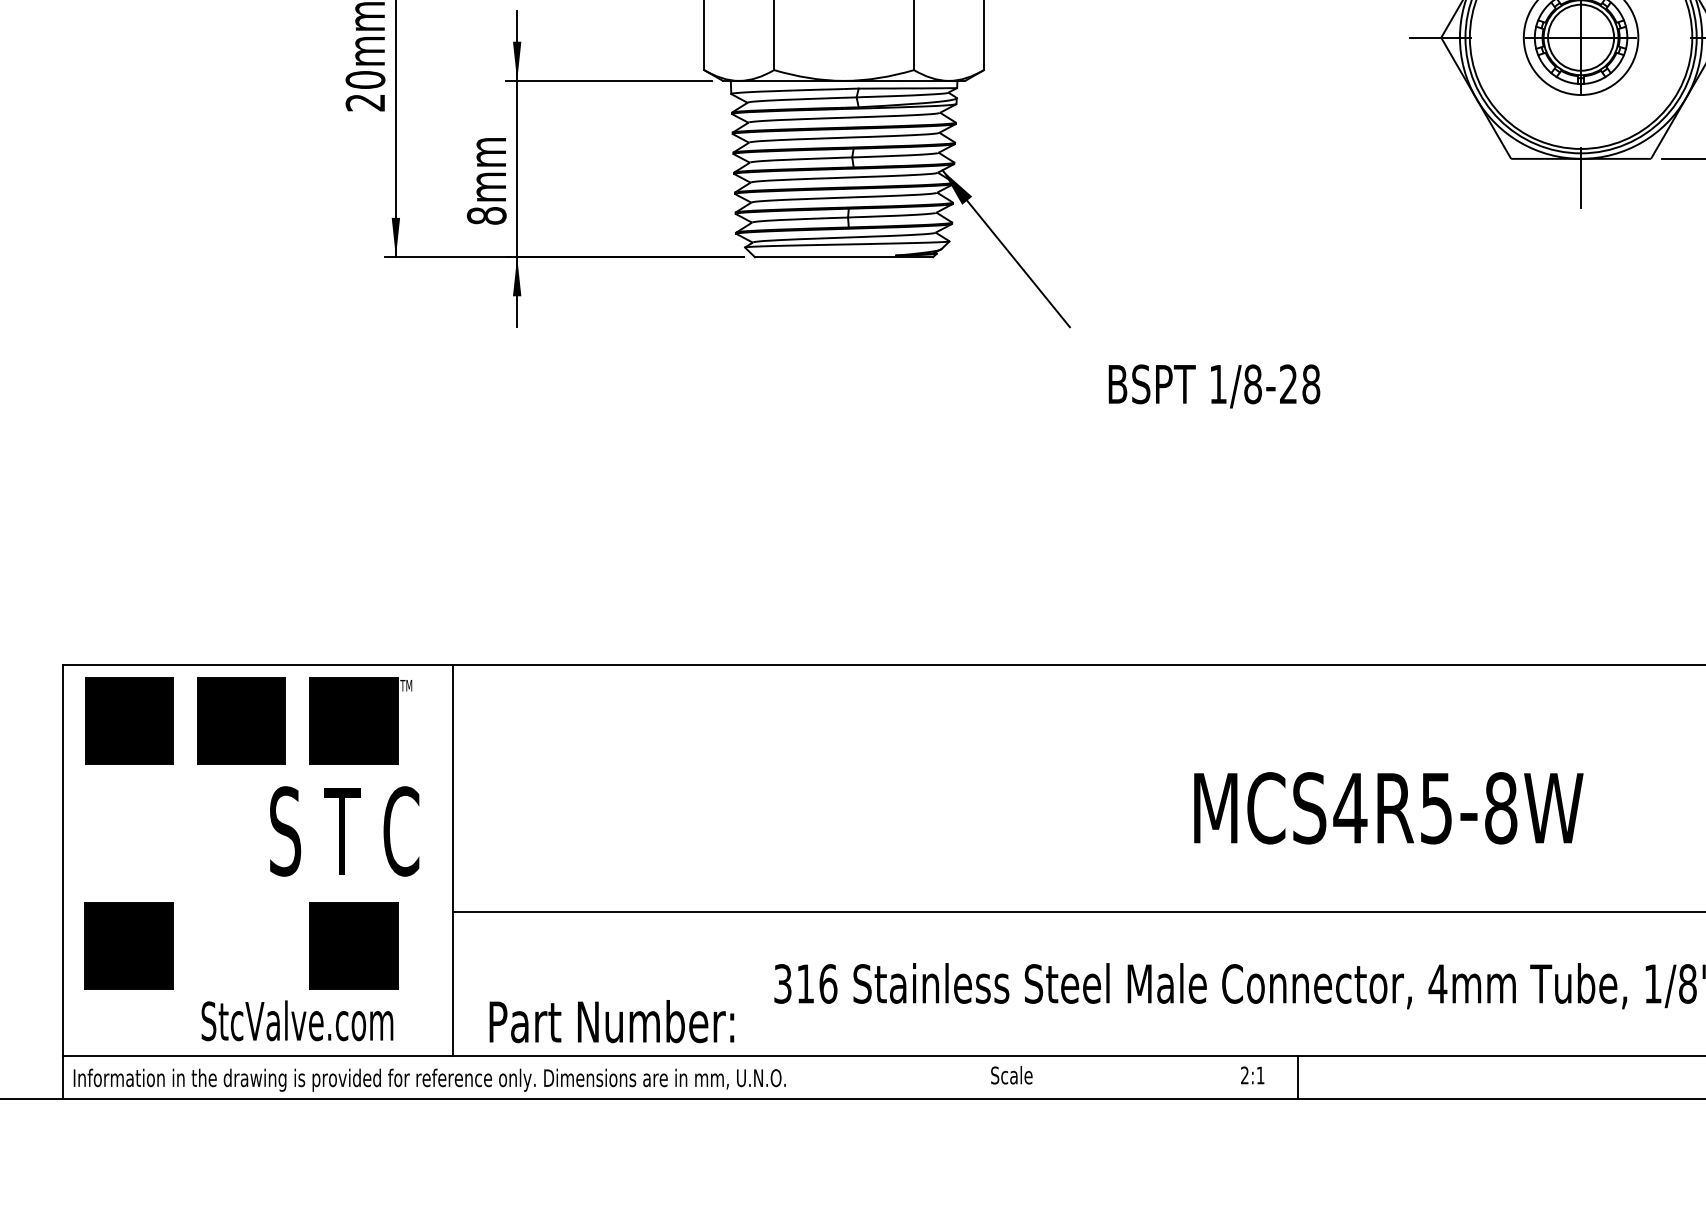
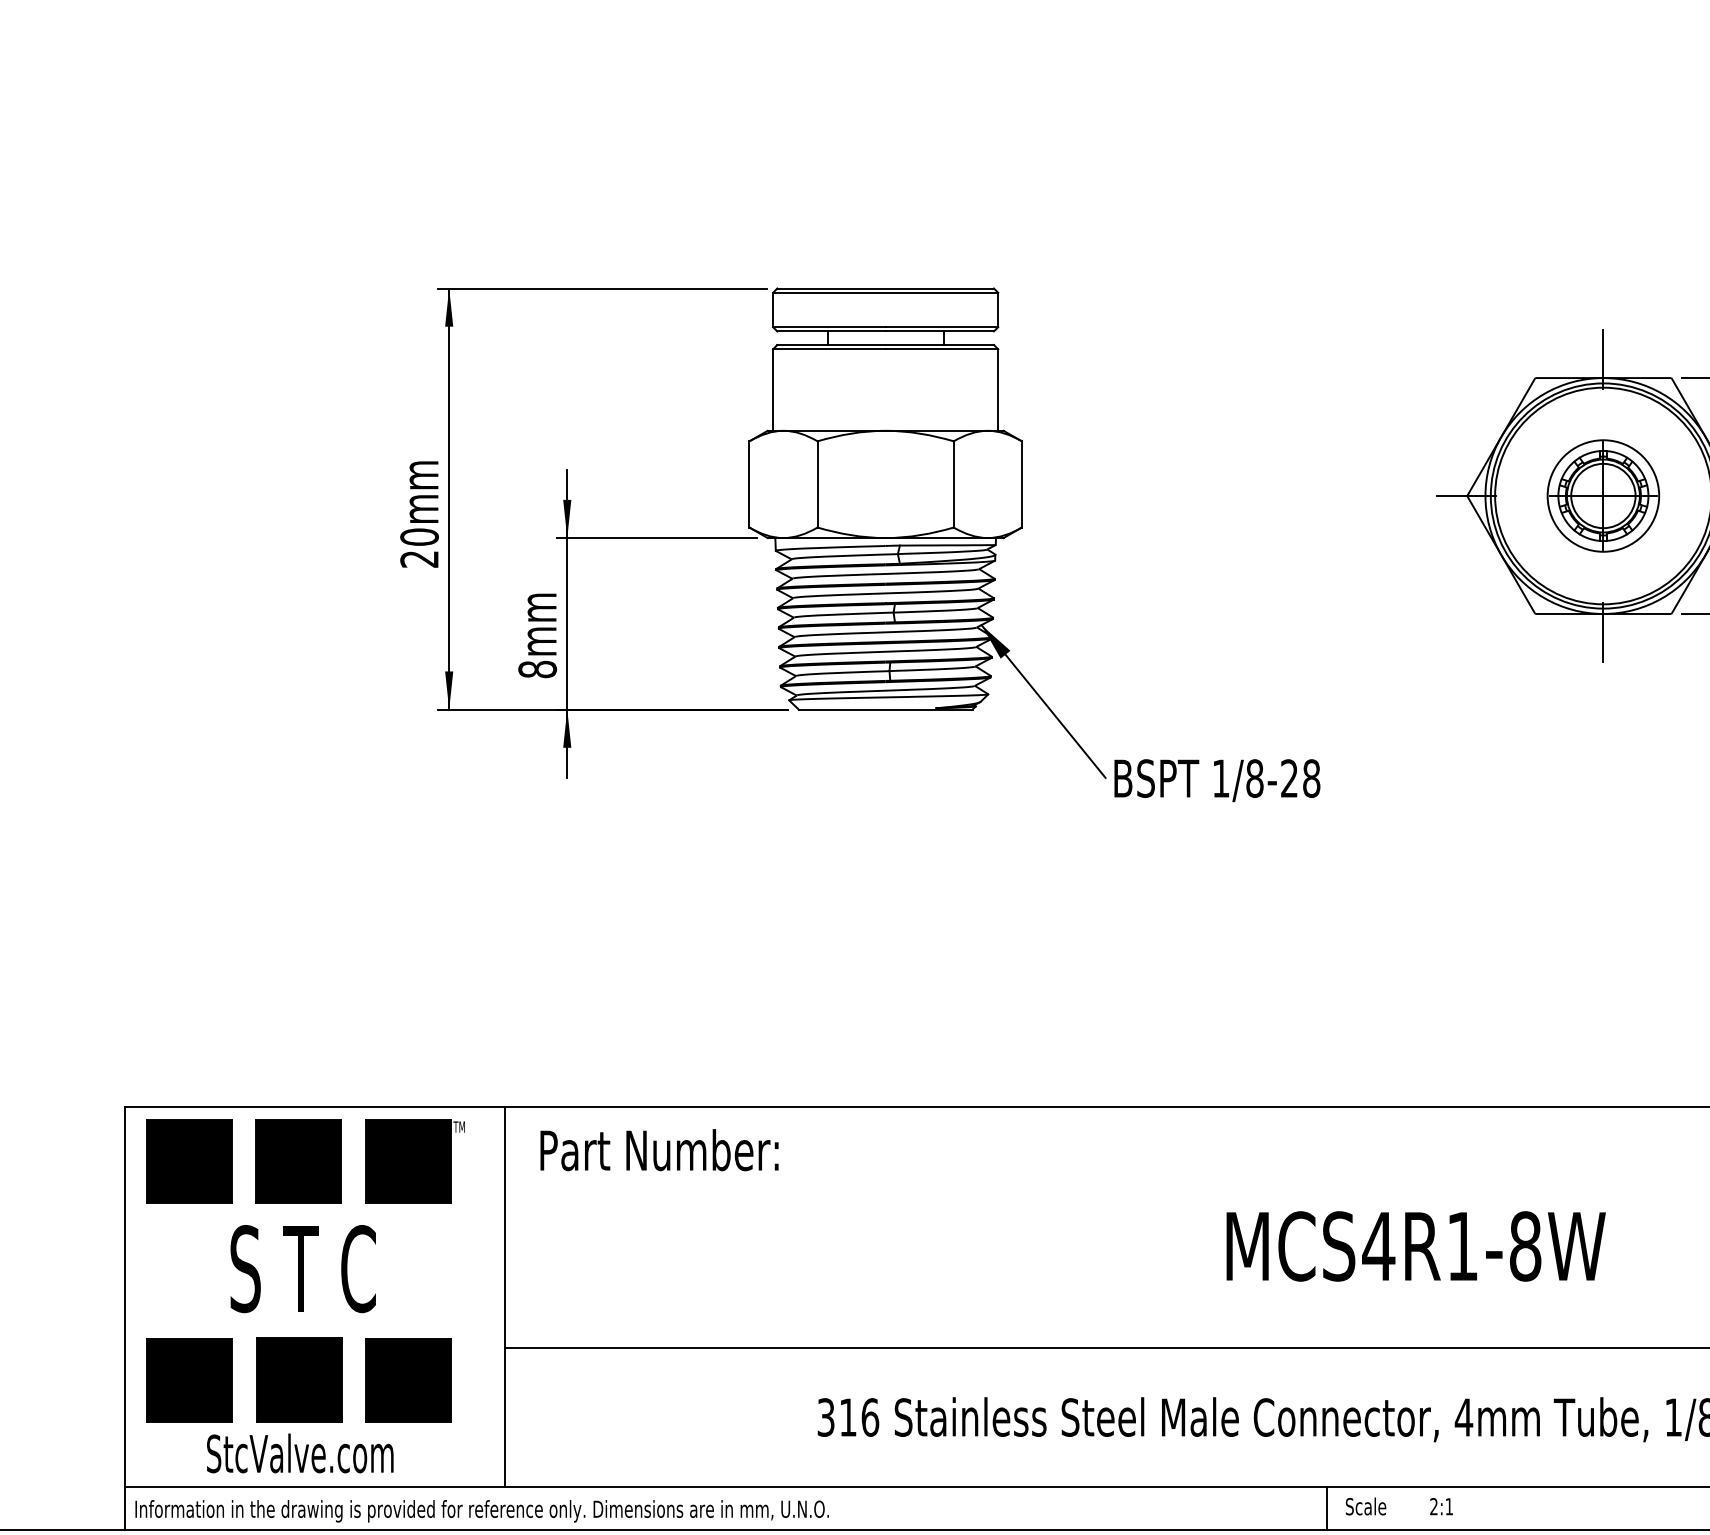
text: (1214, 386) -> (1217, 780), moved
text: (1436, 808) -> (1462, 1246), MCS4R5-8W -> MCS4R1-8W
text: (343, 831) -> (302, 1269), moved
part: (242, 944) -> (299, 1379), added
text: (297, 1020) -> (300, 1453), moved
text: (611, 1021) -> (659, 1150), moved
text: (1011, 1075) -> (1365, 1506), moved
text: (1252, 1075) -> (1441, 1506), moved

